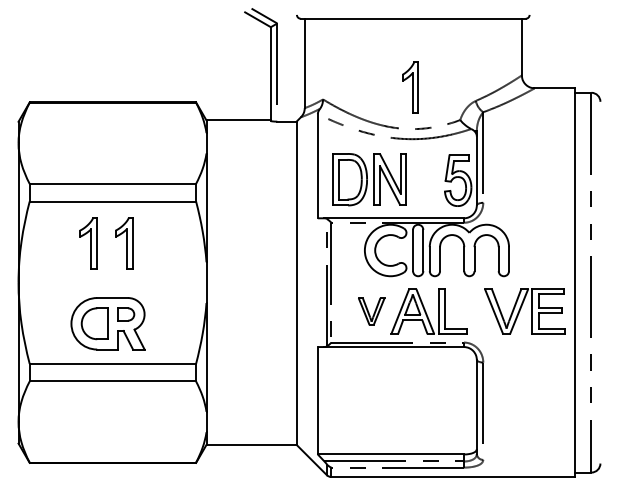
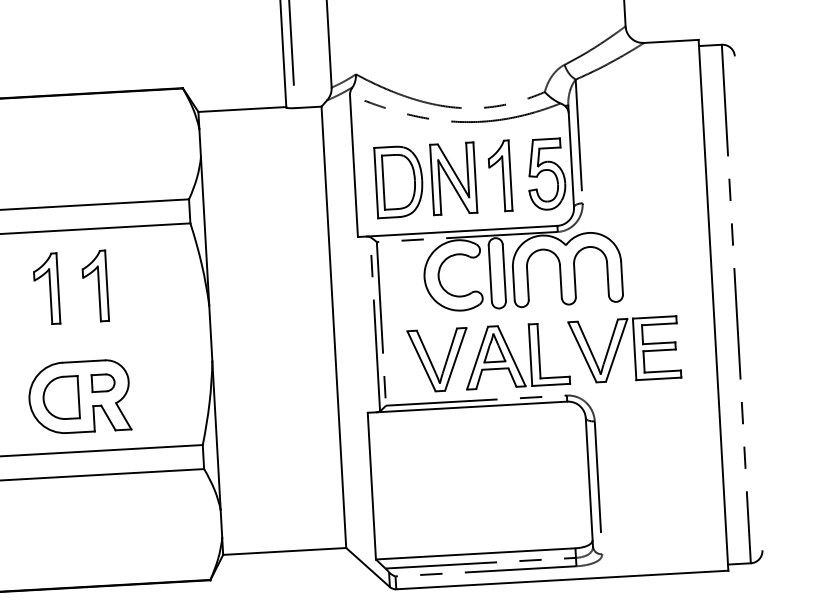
part: (410, 87) -> (500, 175), moved
part: (371, 311) -> (438, 360), size x1.67
part: (524, 311) -> (623, 349), moved

